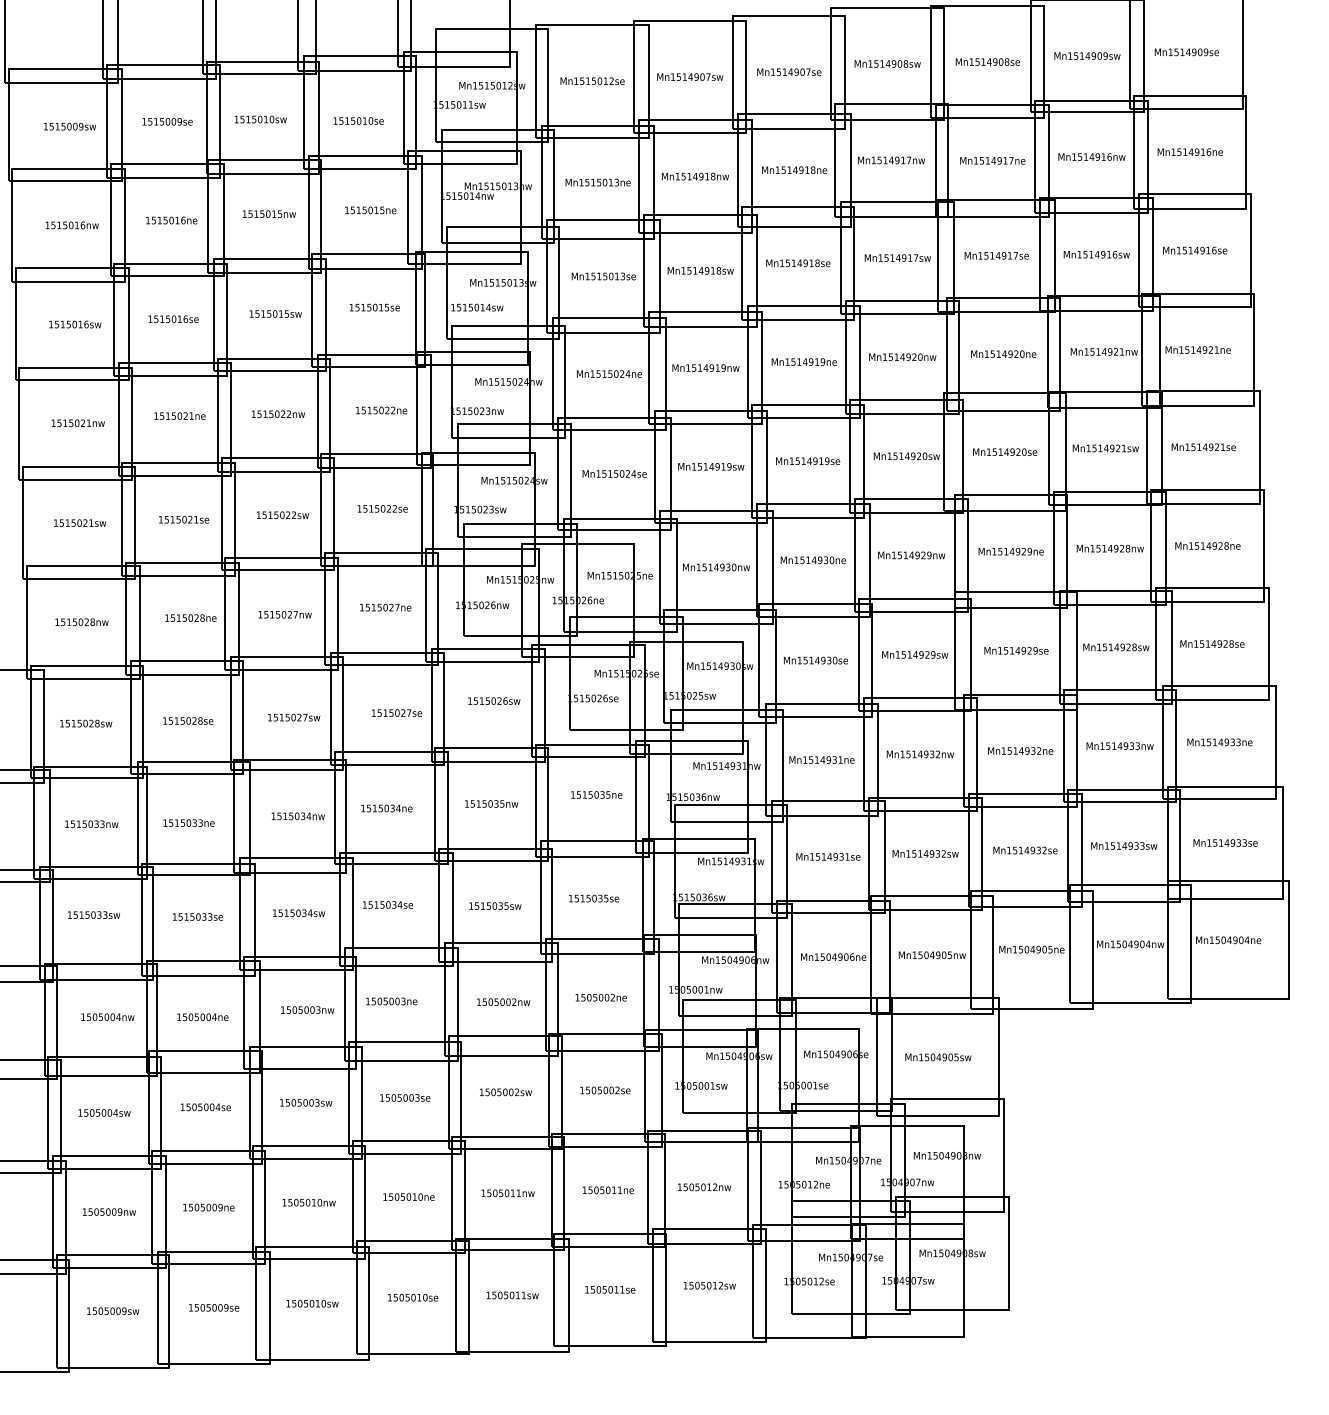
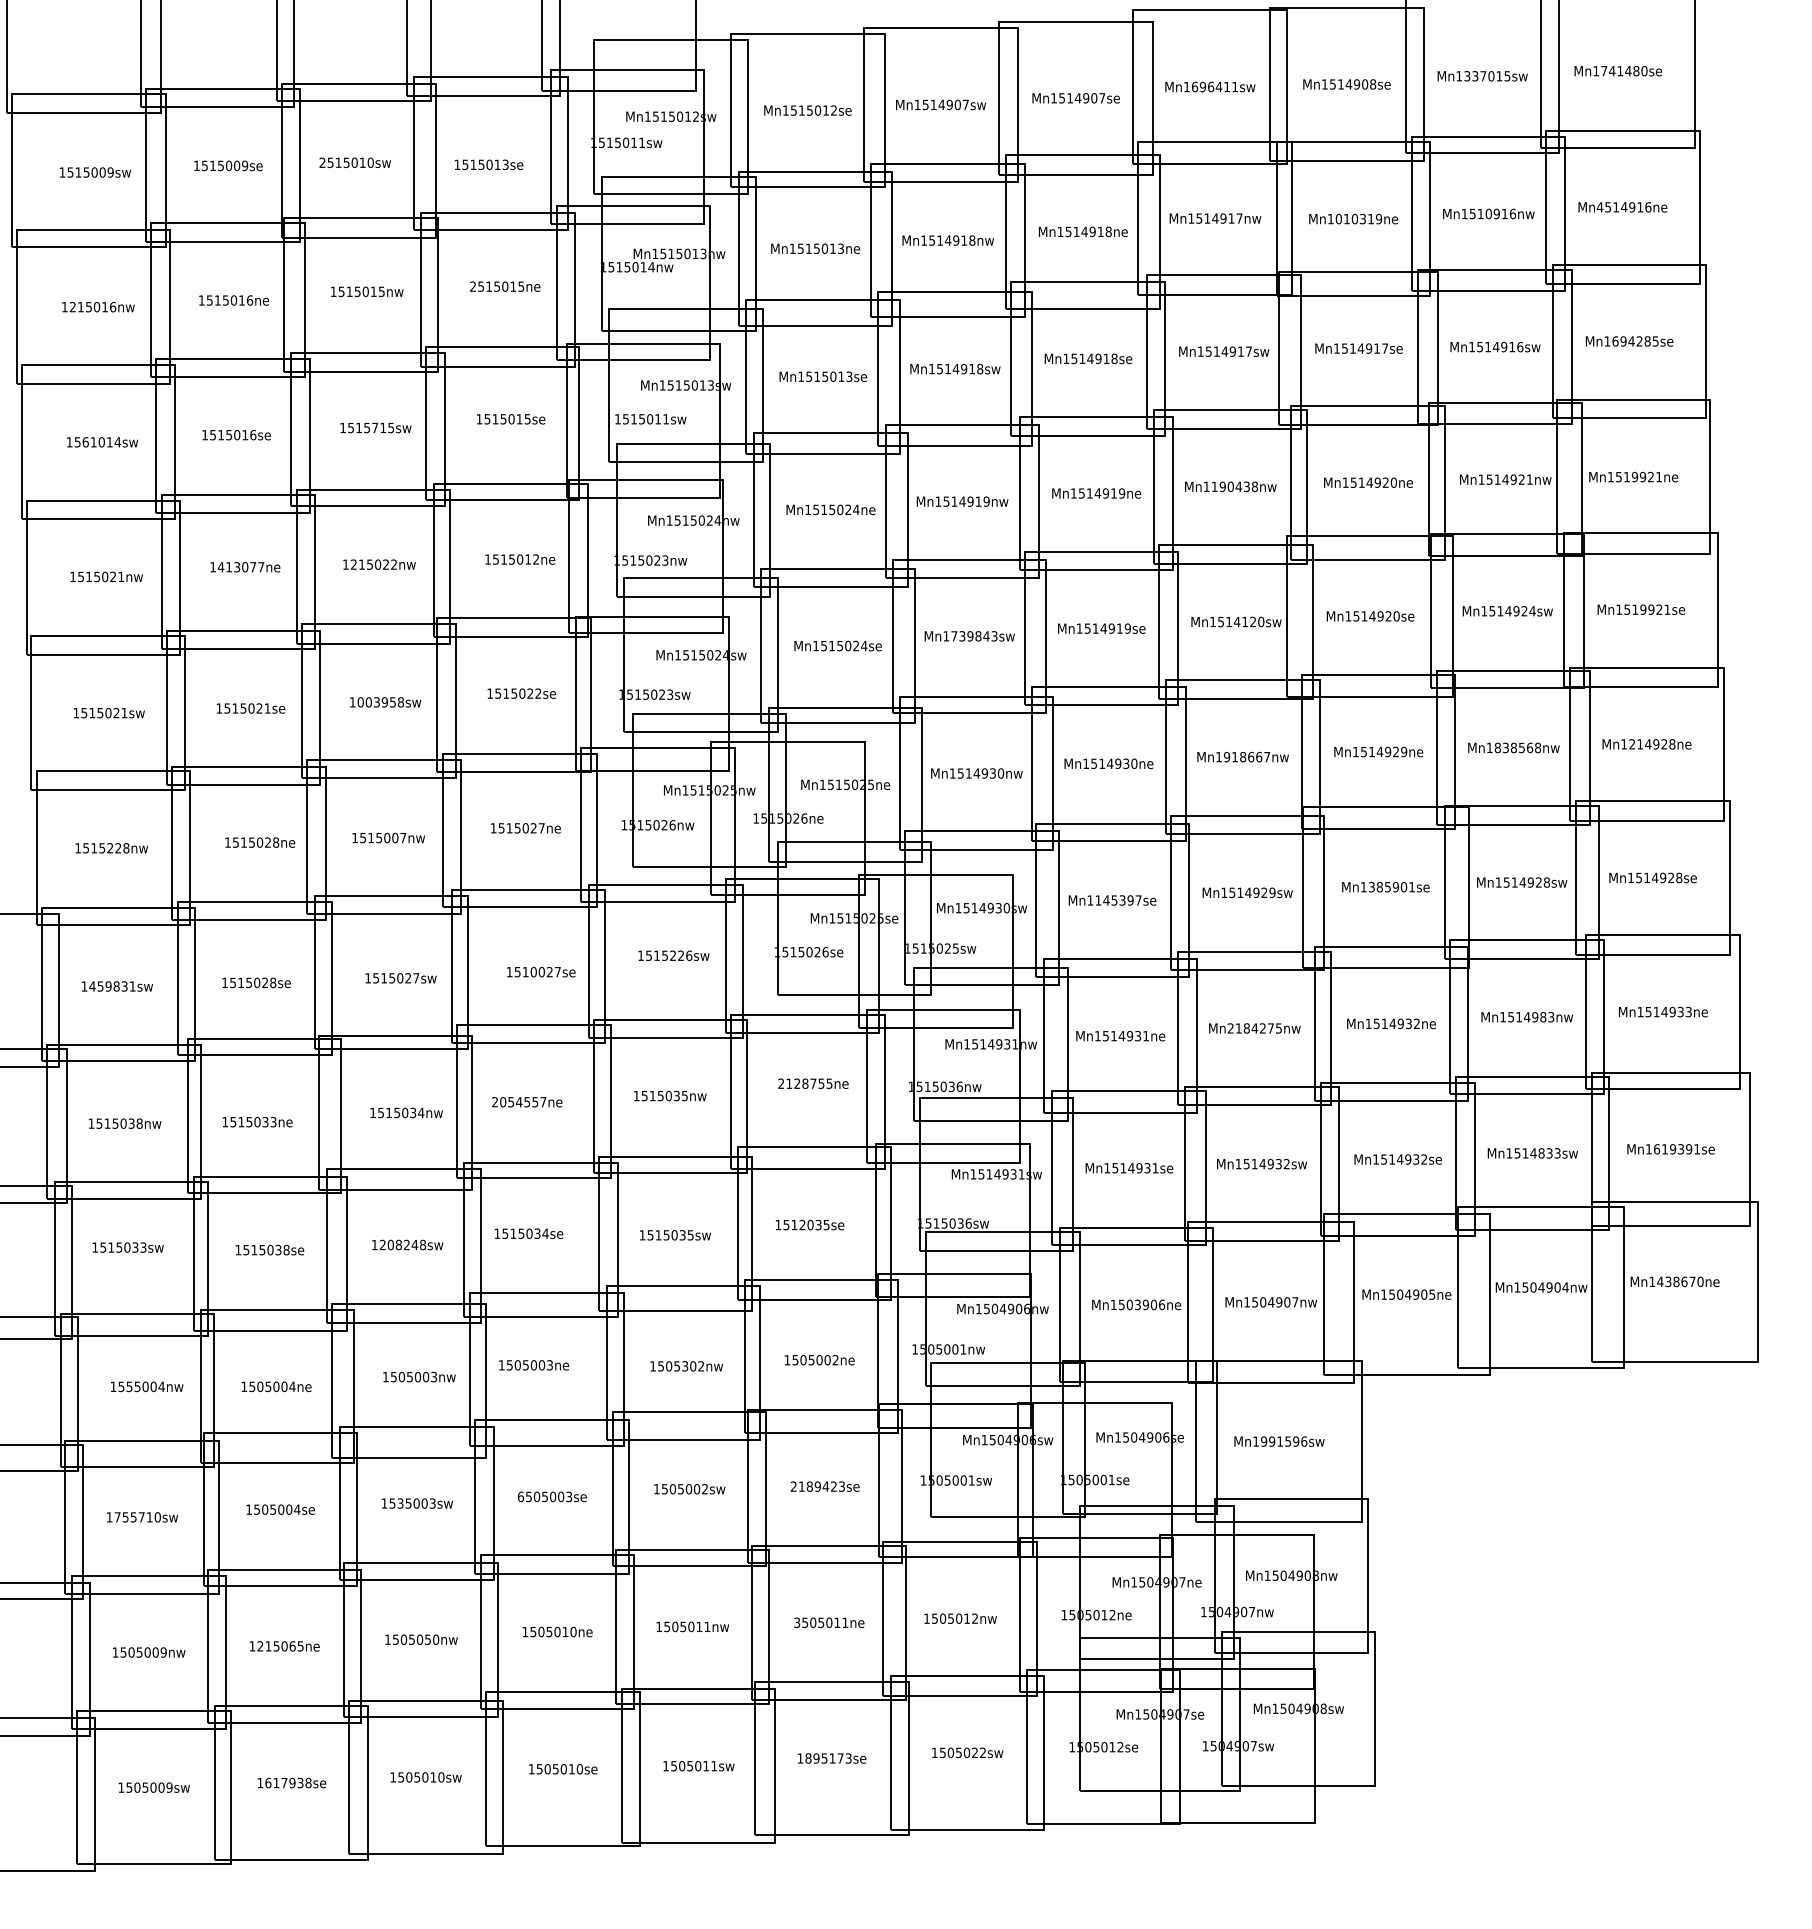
text: (1191, 51) -> (1624, 70), Mn1514909se -> Mn1741480se
text: (1090, 56) -> (1487, 76), Mn1514909sw -> Mn1337015sw
text: (890, 63) -> (1214, 86), Mn1514908sw -> Mn1696411sw
text: (236, 119) -> (322, 162), 1515010sw -> 2515010sw
text: (370, 120) -> (505, 164), 1515010se -> 1515013se
text: (1173, 152) -> (1599, 207), Mn1514916ne -> Mn4514916ne
text: (1091, 156) -> (1488, 213), Mn1514916nw -> Mn1510916nw
text: (996, 160) -> (1358, 218), Mn1514917ne -> Mn1010319ne
text: (346, 210) -> (472, 286), 1515015ne -> 2515015ne
text: (53, 224) -> (72, 306), 1515016nw -> 1215016nw
text: (1199, 250) -> (1635, 341), Mn1514916se -> Mn1694285se
text: (488, 307) -> (665, 419), 1515014sw -> 1515011sw
text: (275, 313) -> (375, 427), 1515015sw -> 1515715sw
text: (74, 324) -> (101, 442), 1515016sw -> 1561014sw
text: (1198, 349) -> (1634, 476), Mn1514921ne -> Mn1519921ne
text: (905, 356) -> (1234, 486), Mn1514920nw -> Mn1190438nw
text: (386, 410) -> (527, 559), 1515022ne -> 1515012ne
text: (259, 414) -> (353, 564), 1515022nw -> 1215022nw
text: (176, 416) -> (240, 567), 1515021ne -> 1413077ne
text: (1205, 447) -> (1643, 609), Mn1514921se -> Mn1519921se
text: (1123, 448) -> (1532, 611), Mn1514921sw -> Mn1514924sw
text: (913, 455) -> (1245, 621), Mn1514920sw -> Mn1514120sw
text: (714, 466) -> (974, 636), Mn1514919sw -> Mn1739843sw
text: (279, 515) -> (380, 702), 1515022sw -> 1003958sw
text: (1197, 546) -> (1632, 744), Mn1514928ne -> Mn1214928ne
text: (1110, 548) -> (1513, 747), Mn1514928nw -> Mn1838568nw
text: (914, 554) -> (1246, 756), Mn1514929nw -> Mn1918667nw
text: (290, 614) -> (395, 837), 1515027nw -> 1515007nw
text: (81, 622) -> (110, 848), 1515028nw -> 1515228nw
text: (1021, 651) -> (1392, 887), Mn1514929se -> Mn1385901se
text: (820, 660) -> (1118, 900), Mn1514930se -> Mn1145397se
text: (493, 700) -> (673, 955), 1515026sw -> 1515226sw
text: (391, 713) -> (533, 972), 1515027se -> 1510027se
text: (82, 723) -> (112, 986), 1515028sw -> 1459831sw
text: (1132, 746) -> (1543, 1017), Mn1514933nw -> Mn1514983nw
text: (920, 754) -> (1254, 1028), Mn1514932nw -> Mn2184275nw
text: (587, 794) -> (801, 1083), 1515035ne -> 2128755ne
text: (381, 808) -> (519, 1102), 1515034ne -> 2054557ne
text: (102, 824) -> (139, 1123), 1515033nw -> 1515038nw
text: (1230, 843) -> (1677, 1149), Mn1514933se -> Mn1619391se
text: (1130, 846) -> (1541, 1153), Mn1514933sw -> Mn1514833sw
text: (588, 898) -> (802, 1224), 1515035se -> 1512035se
text: (295, 912) -> (402, 1244), 1515034sw -> 1208248sw
text: (210, 917) -> (286, 1250), 1515033se -> 1515038se
text: (1232, 939) -> (1680, 1281), Mn1504904ne -> Mn1438670ne
text: (950, 955) -> (1295, 1302), Mn1504905nw -> Mn1504907nw
text: (834, 956) -> (1137, 1304), Mn1504906ne -> Mn1503906ne
text: (502, 1002) -> (685, 1366), 1505002nw -> 1505302nw
text: (95, 1016) -> (129, 1386), 1505004nw -> 1555004nw
text: (942, 1057) -> (1284, 1441), Mn1504905sw -> Mn1991596sw
text: (599, 1090) -> (817, 1486), 1505002se -> 2189423se
text: (381, 1097) -> (520, 1496), 1505003se -> 6505003se
text: (293, 1102) -> (400, 1503), 1505003sw -> 1535003sw
text: (100, 1113) -> (137, 1517), 1505004sw -> 1755710sw
text: (584, 1190) -> (797, 1622), 1505011ne -> 3505011ne
text: (313, 1202) -> (427, 1639), 1505010nw -> 1505050nw
text: (205, 1207) -> (280, 1646), 1505009ne -> 1215065ne
text: (714, 1285) -> (974, 1752), 1505012sw -> 1505022sw
text: (607, 1289) -> (828, 1758), 1505011se -> 1895173se
text: (211, 1307) -> (288, 1782), 1505009se -> 1617938se

